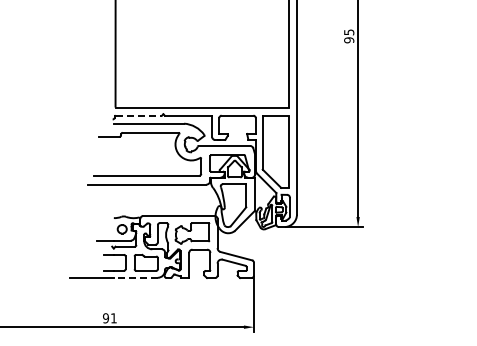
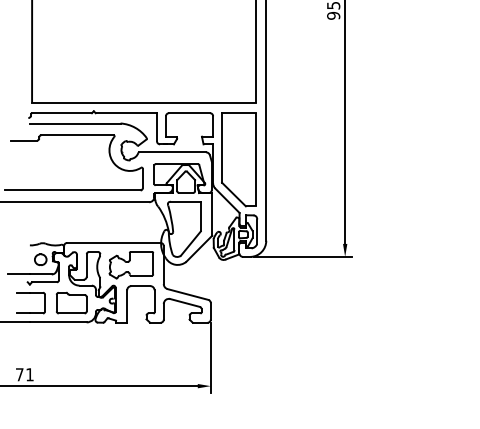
line: (139, 115) -> (62, 112), dashed -> solid
line: (135, 277) -> (57, 322), dashed -> solid
text: (106, 318) -> (20, 374), 91 -> 71

